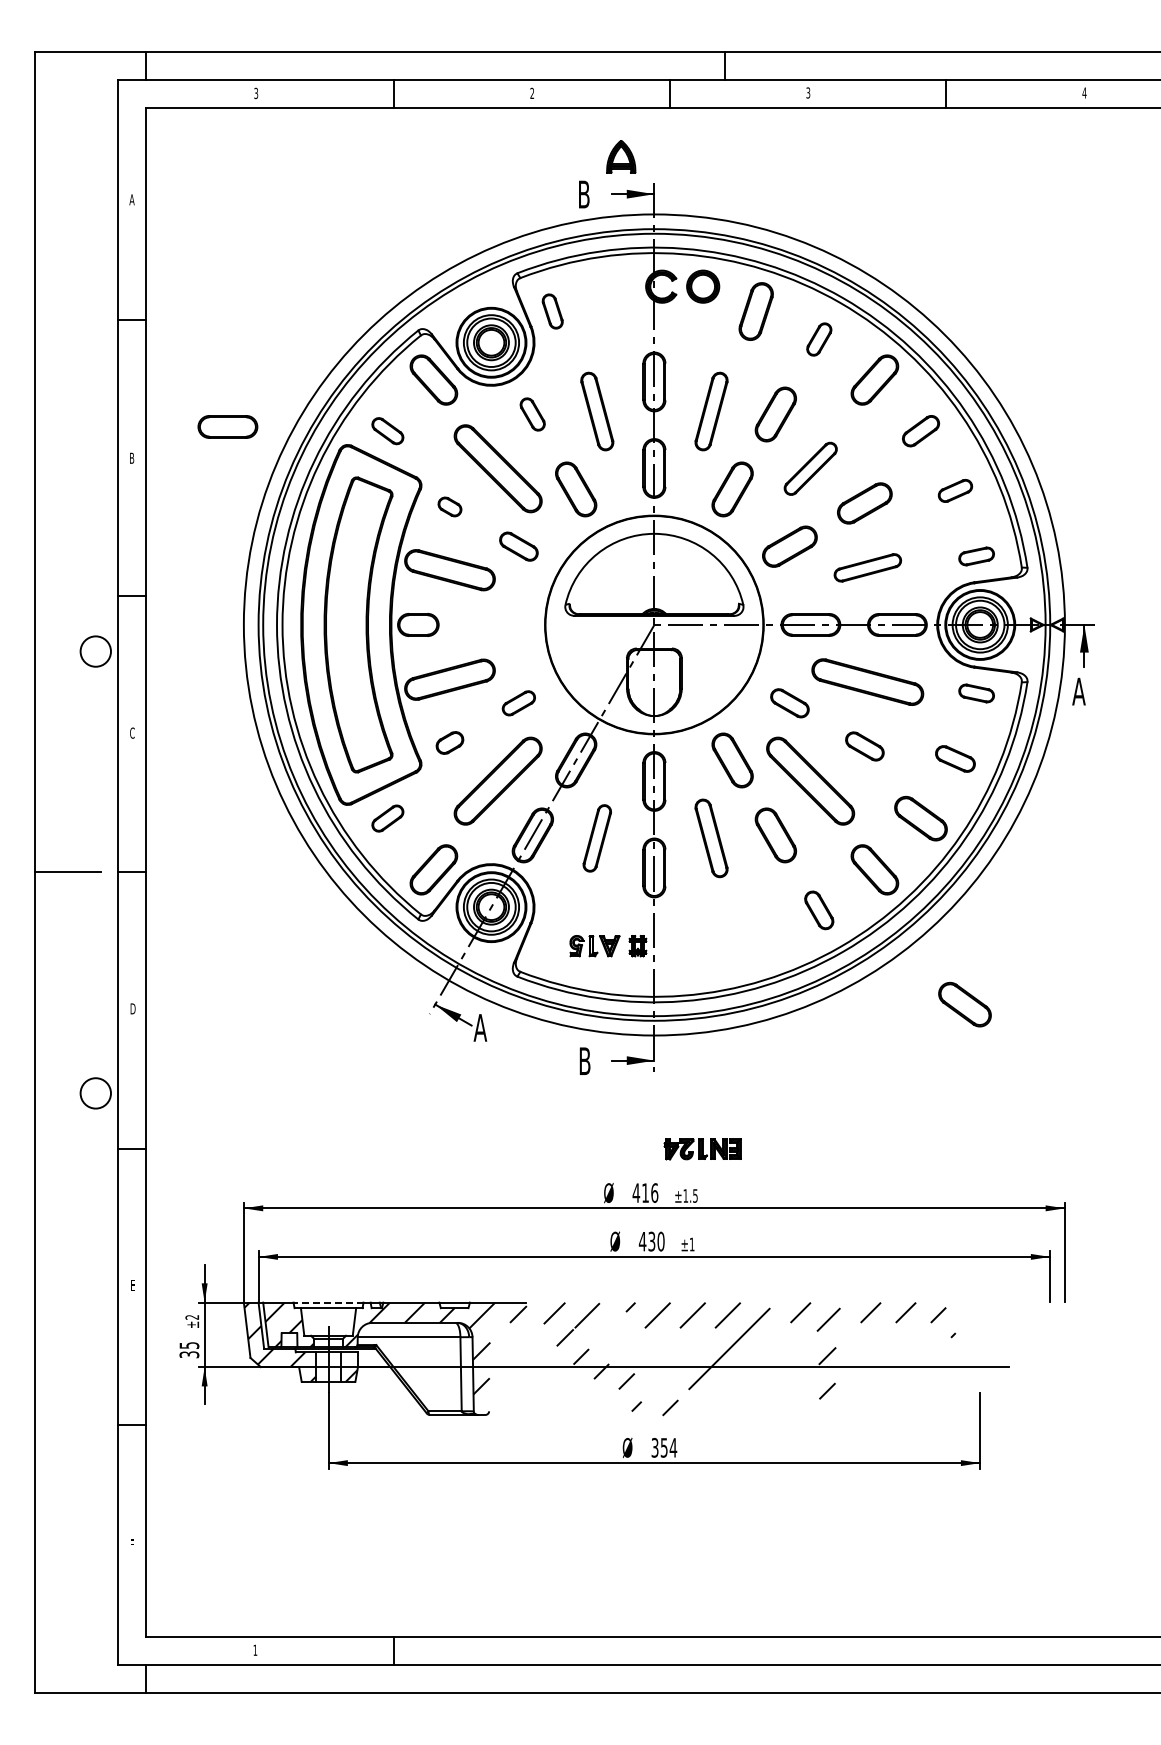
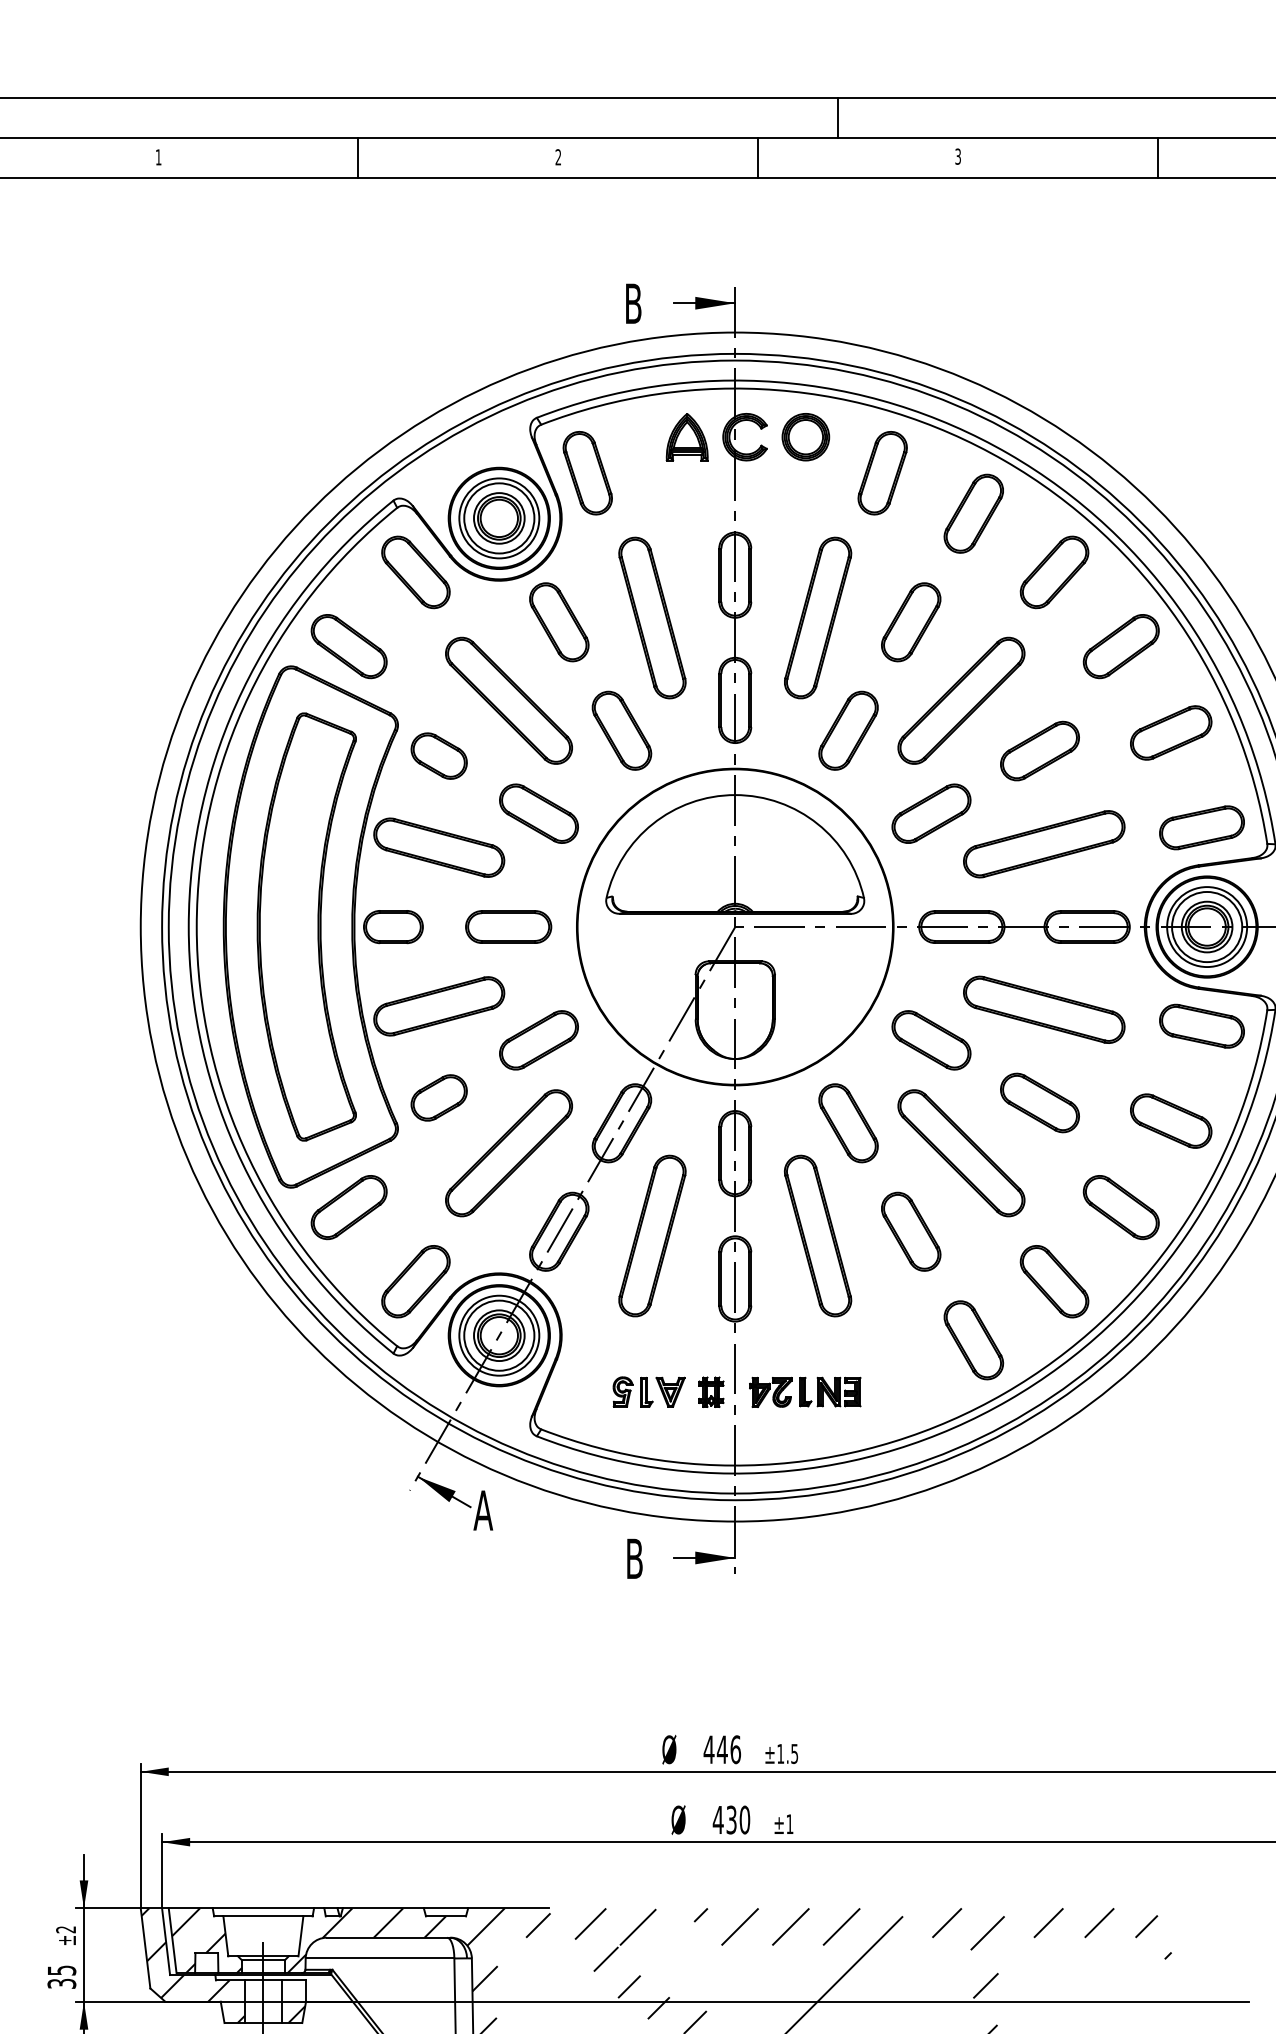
text: (256, 93) -> (159, 157), 3 -> 1
part: (621, 156) -> (687, 436), moved
part: (552, 311) -> (587, 473), size x1.67
part: (819, 339) -> (974, 513), size x1.67
part: (597, 411) -> (652, 617), size x1.43
part: (711, 411) -> (817, 617), size x1.43
part: (532, 414) -> (558, 622), size x1.67
part: (227, 426) -> (508, 926), moved
part: (387, 430) -> (348, 645), size x1.67
part: (920, 430) -> (1120, 645), size x1.43
part: (810, 468) -> (961, 700), size x1.67
part: (955, 490) -> (1171, 732), size x1.67
part: (449, 506) -> (438, 755), size x1.67
part: (518, 546) -> (538, 813), size x1.43
part: (976, 556) -> (1201, 827), size x1.67
part: (867, 567) -> (1043, 843), size x1.67
part: (976, 693) -> (1201, 1026), size x1.67
part: (518, 703) -> (538, 1040), size x1.67
part: (789, 703) -> (930, 1040), size x1.43
part: (449, 742) -> (438, 1097), size x1.43
part: (864, 746) -> (1039, 1103), size x1.43
part: (955, 758) -> (1171, 1120), size x1.43
part: (387, 818) -> (348, 1207), size x1.67
part: (597, 838) -> (652, 1236), size x1.67
part: (711, 838) -> (817, 1236), size x1.43
part: (819, 910) -> (974, 1340), size x1.43
part: (964, 1004) -> (1184, 1476), removed
part: (702, 1149) -> (804, 1392), moved
text: (645, 1192) -> (722, 1748), 416 -> 446
line: (328, 1302) -> (263, 1908), dashed -> solid

